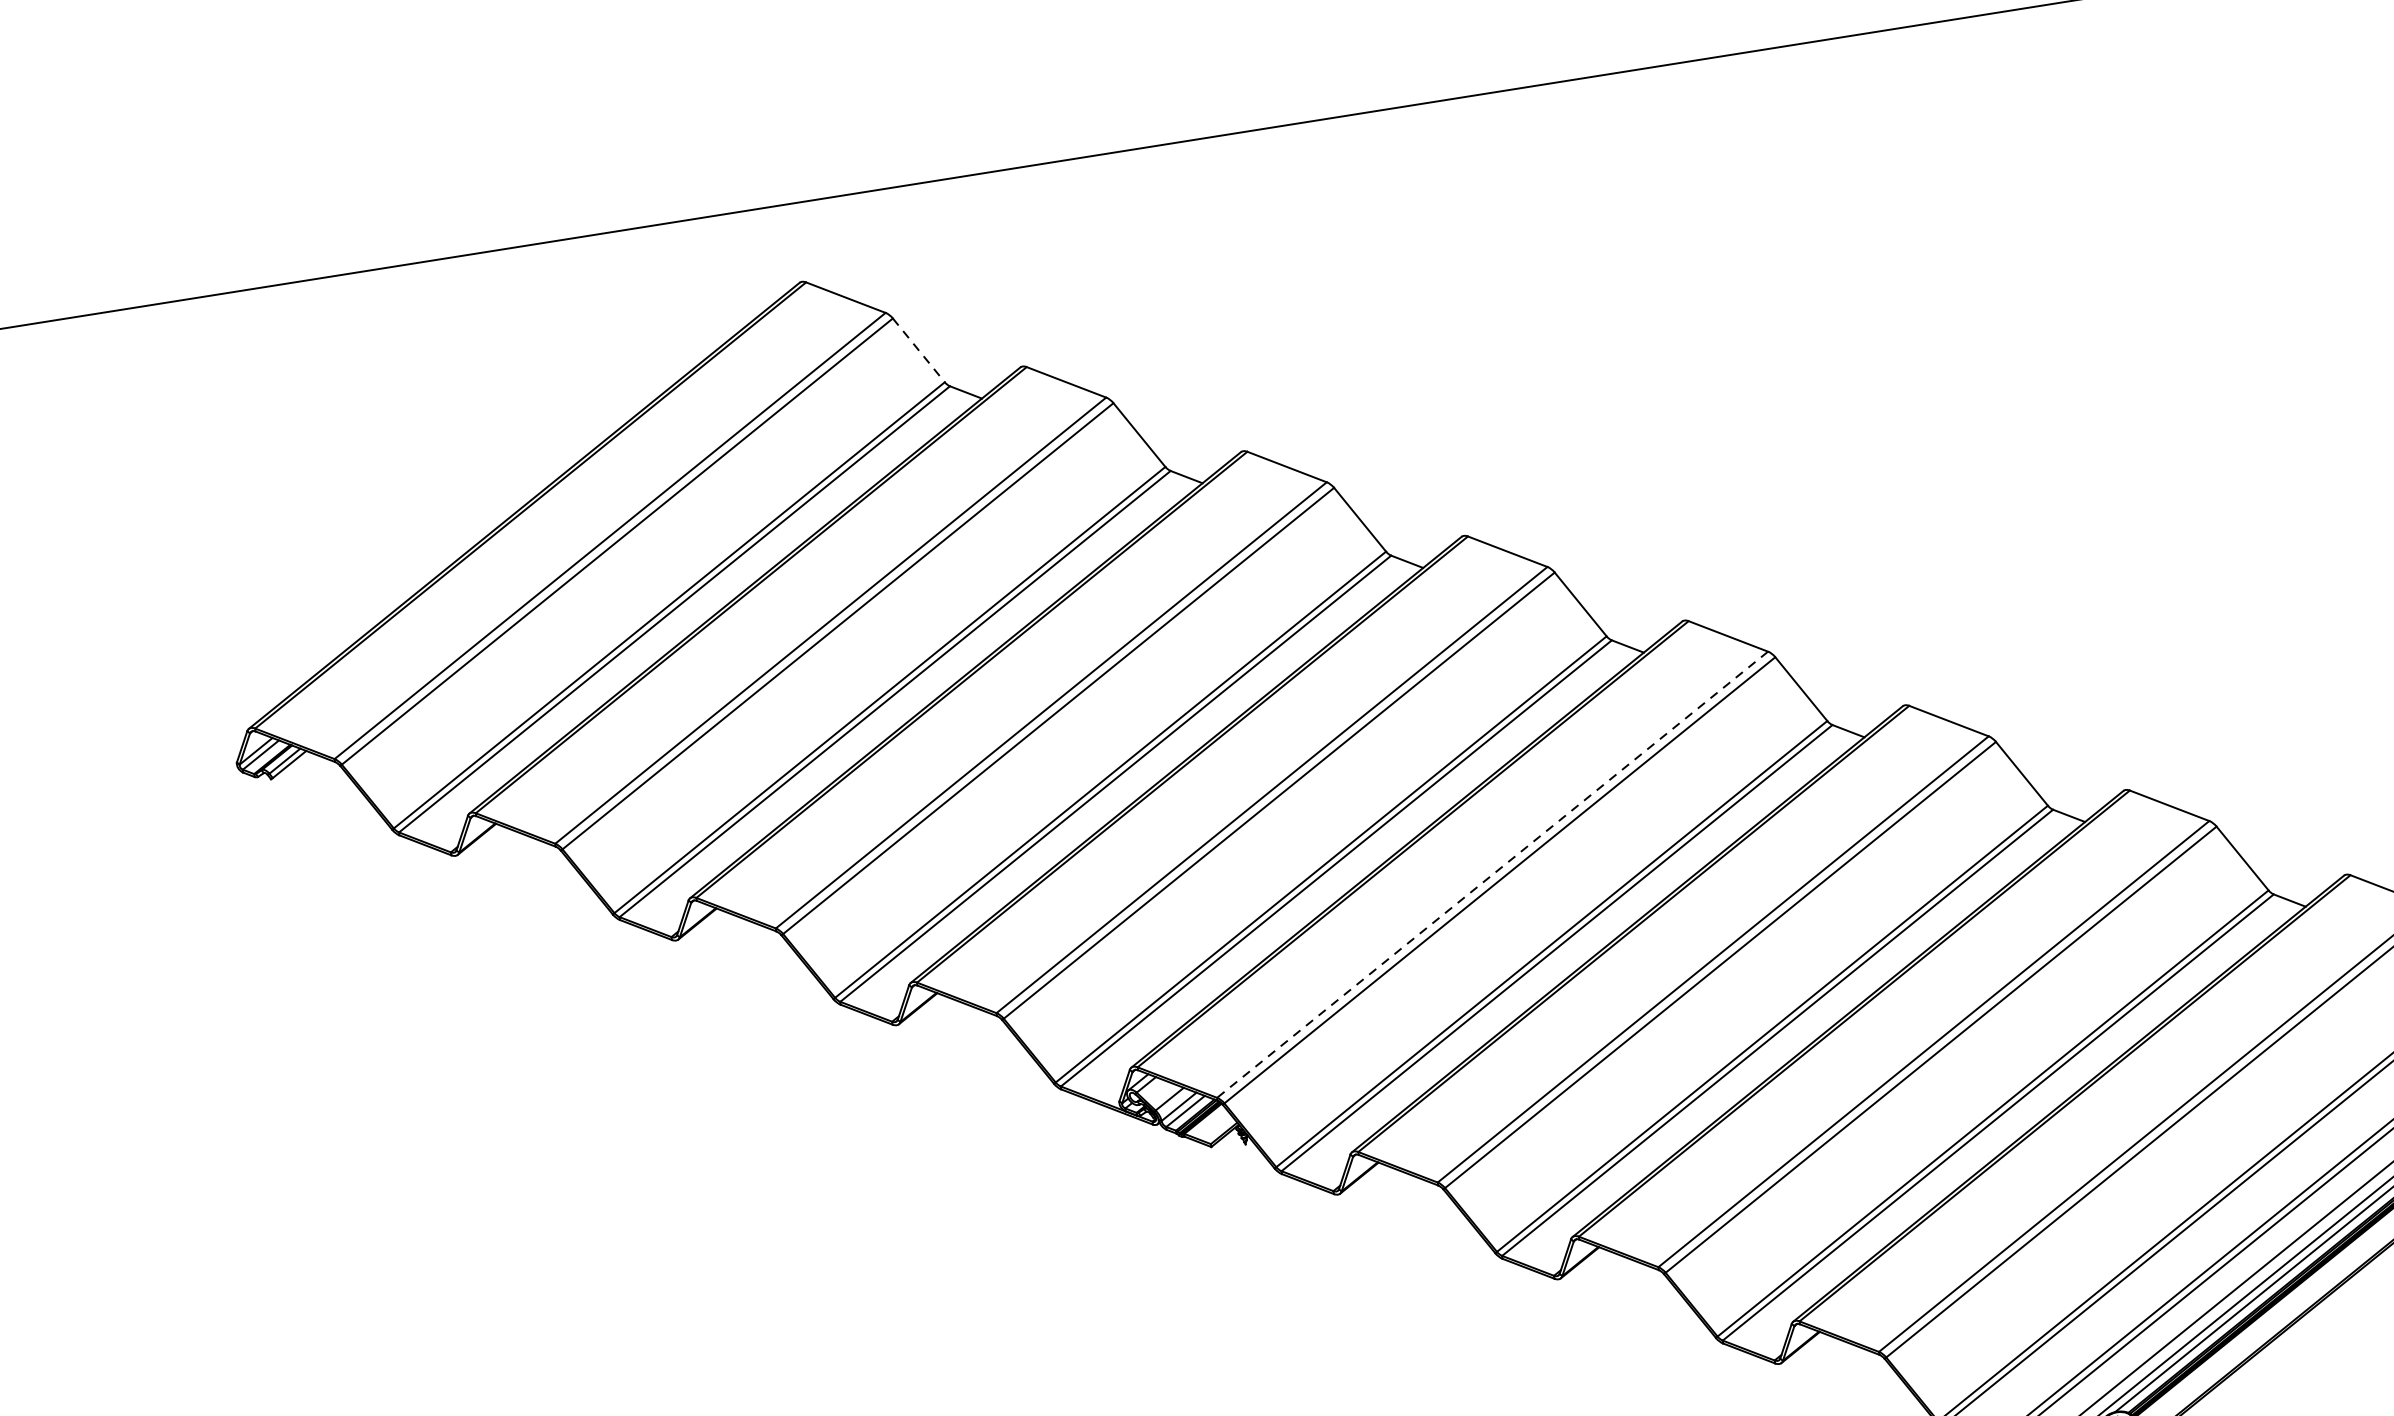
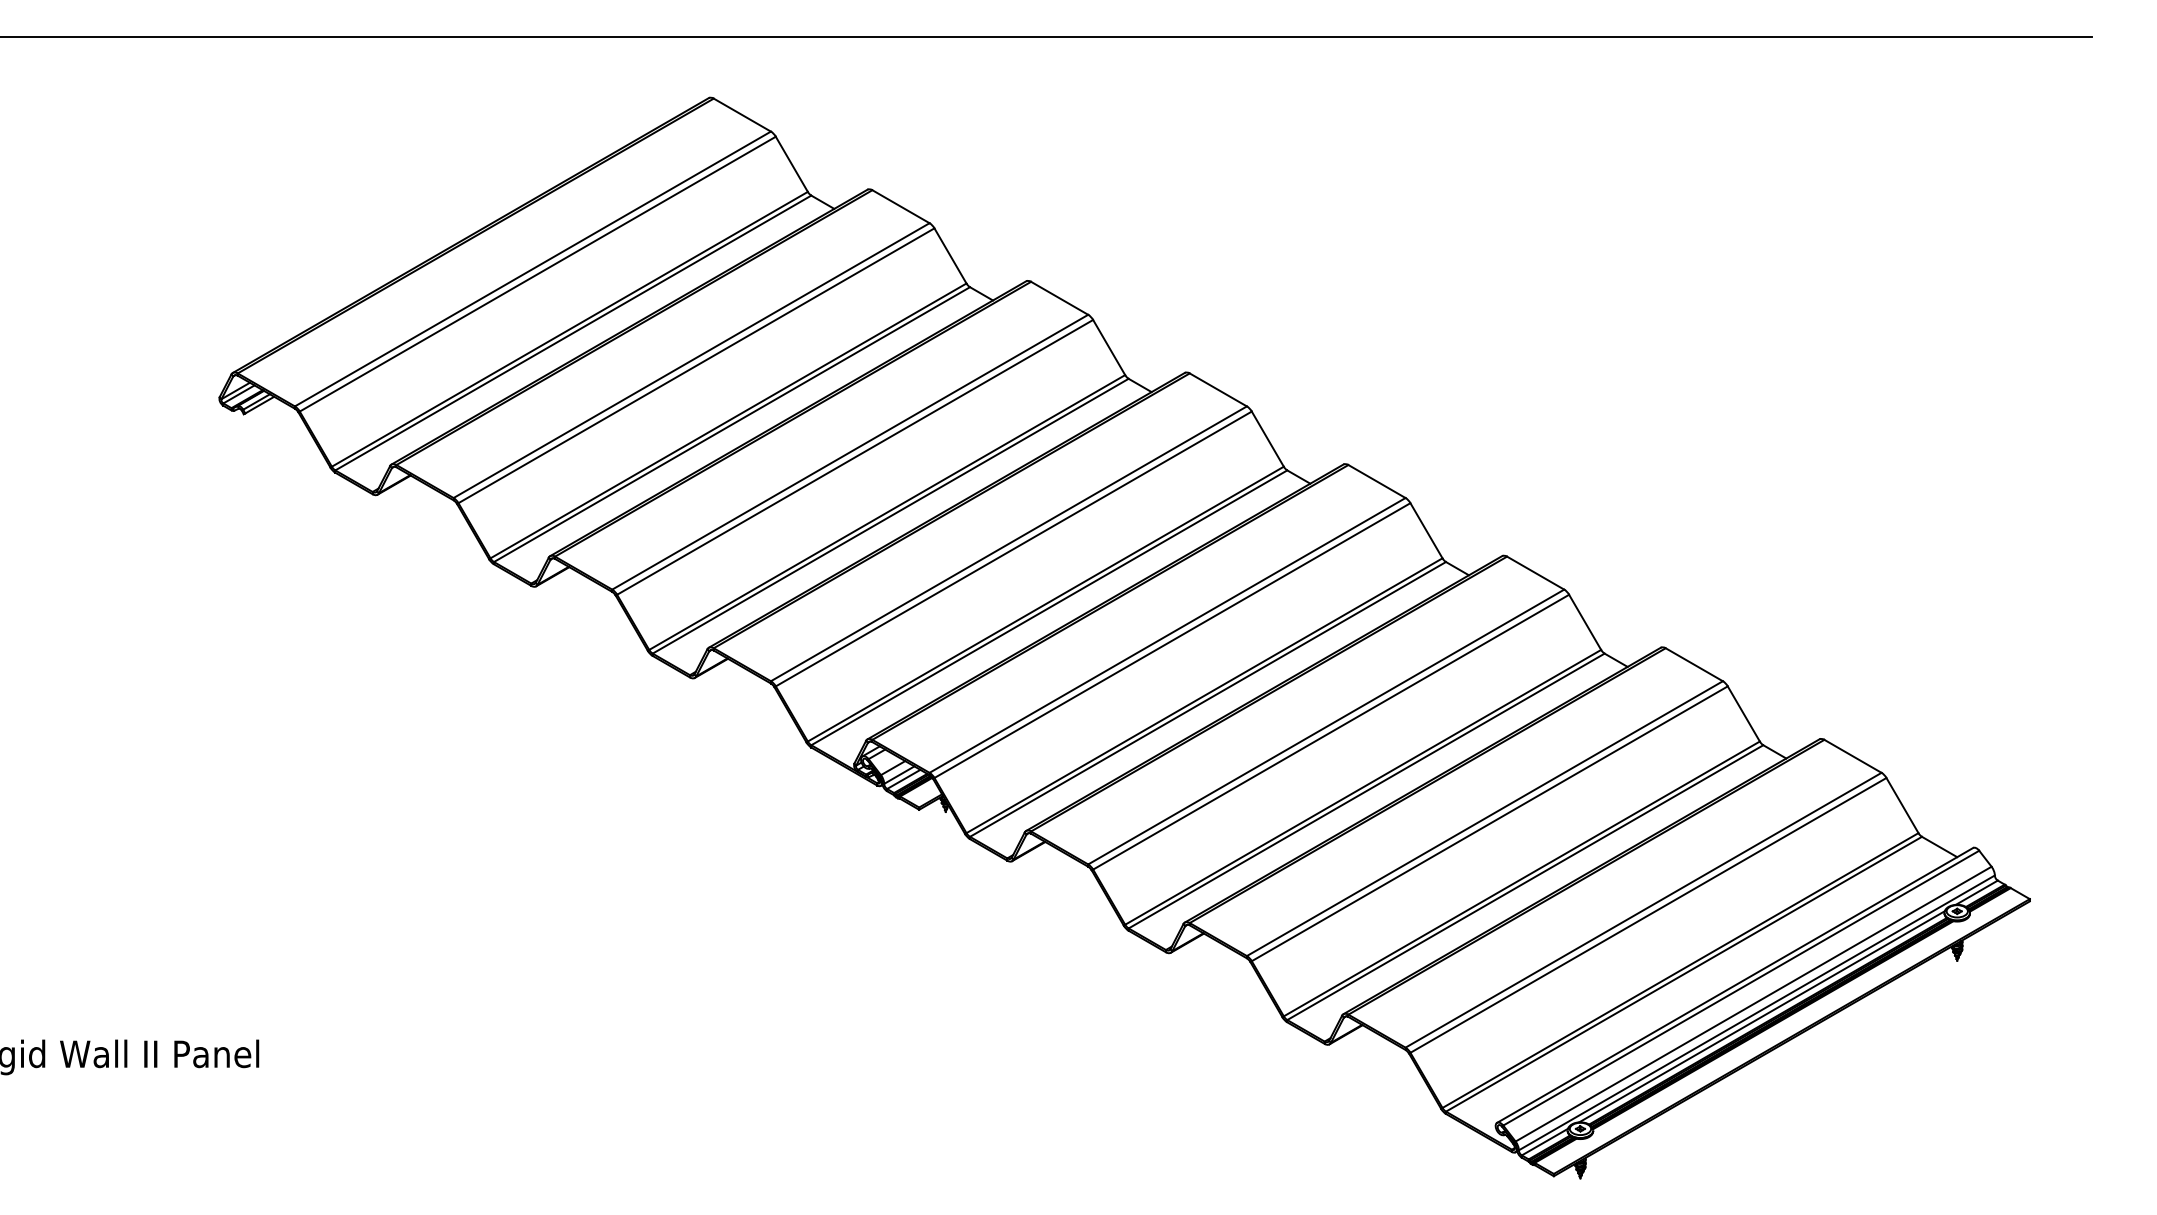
line: (918, 350) -> (791, 164), dashed -> solid
line: (1492, 874) -> (1167, 635), dashed -> solid

